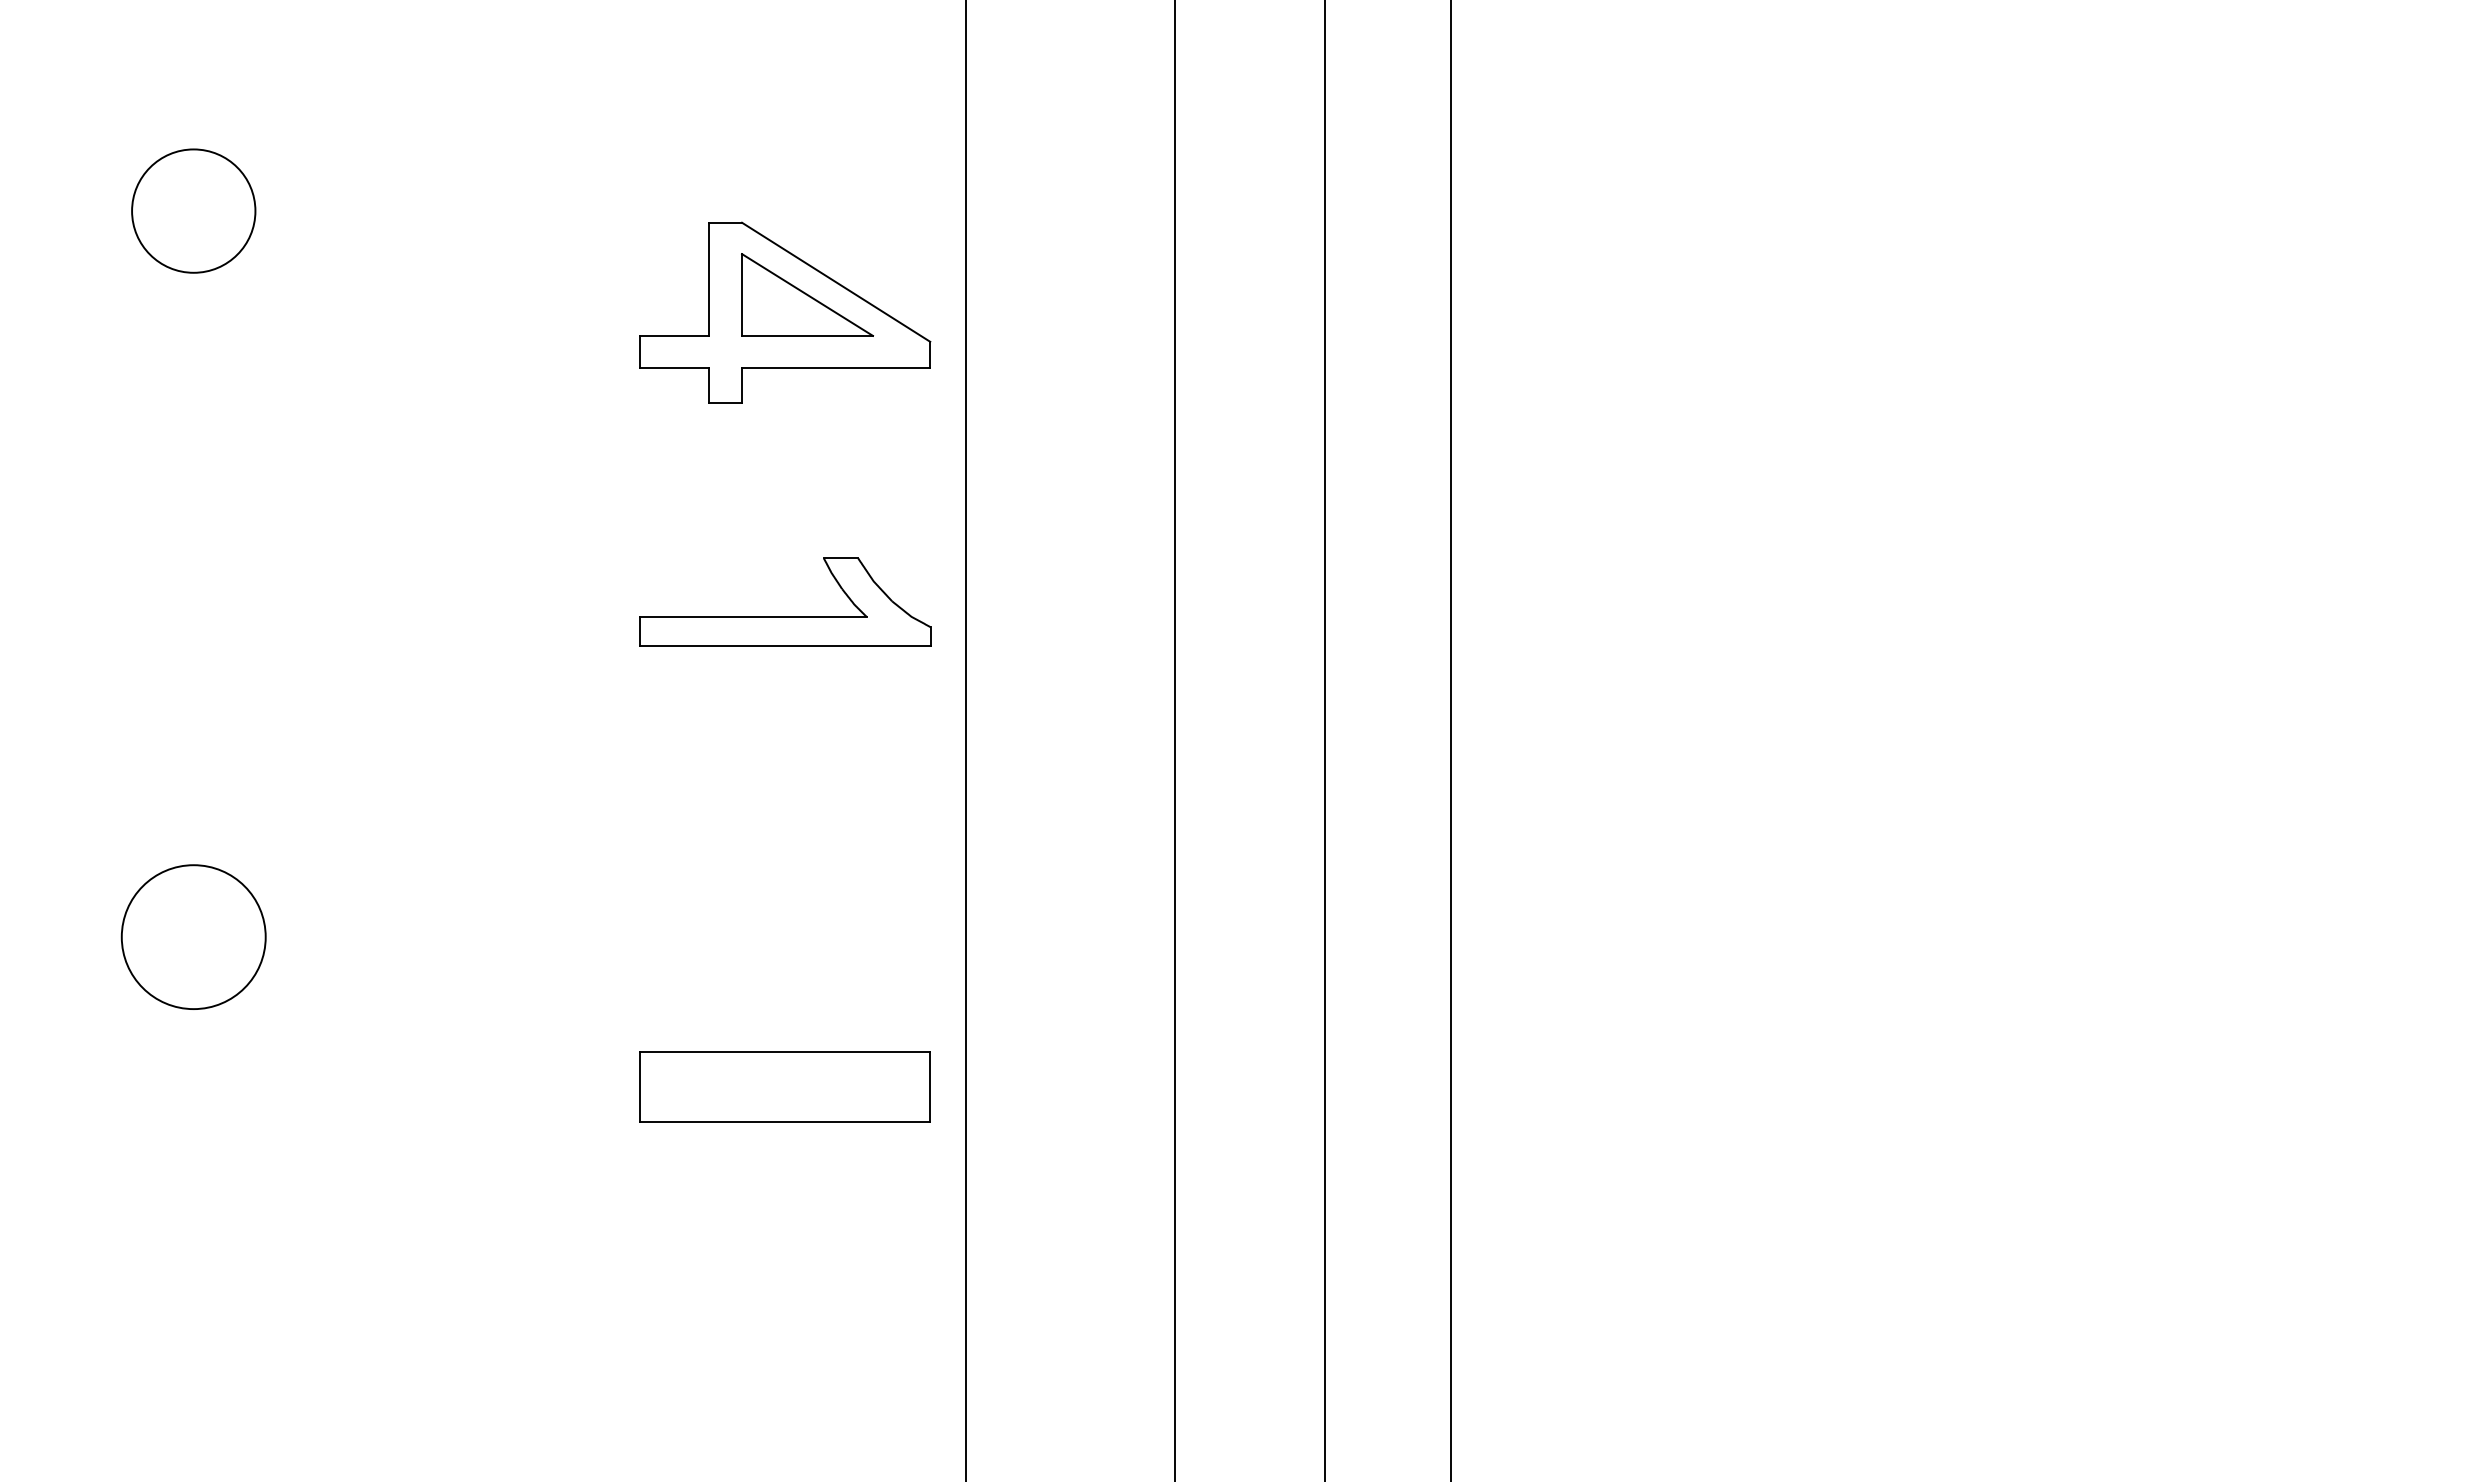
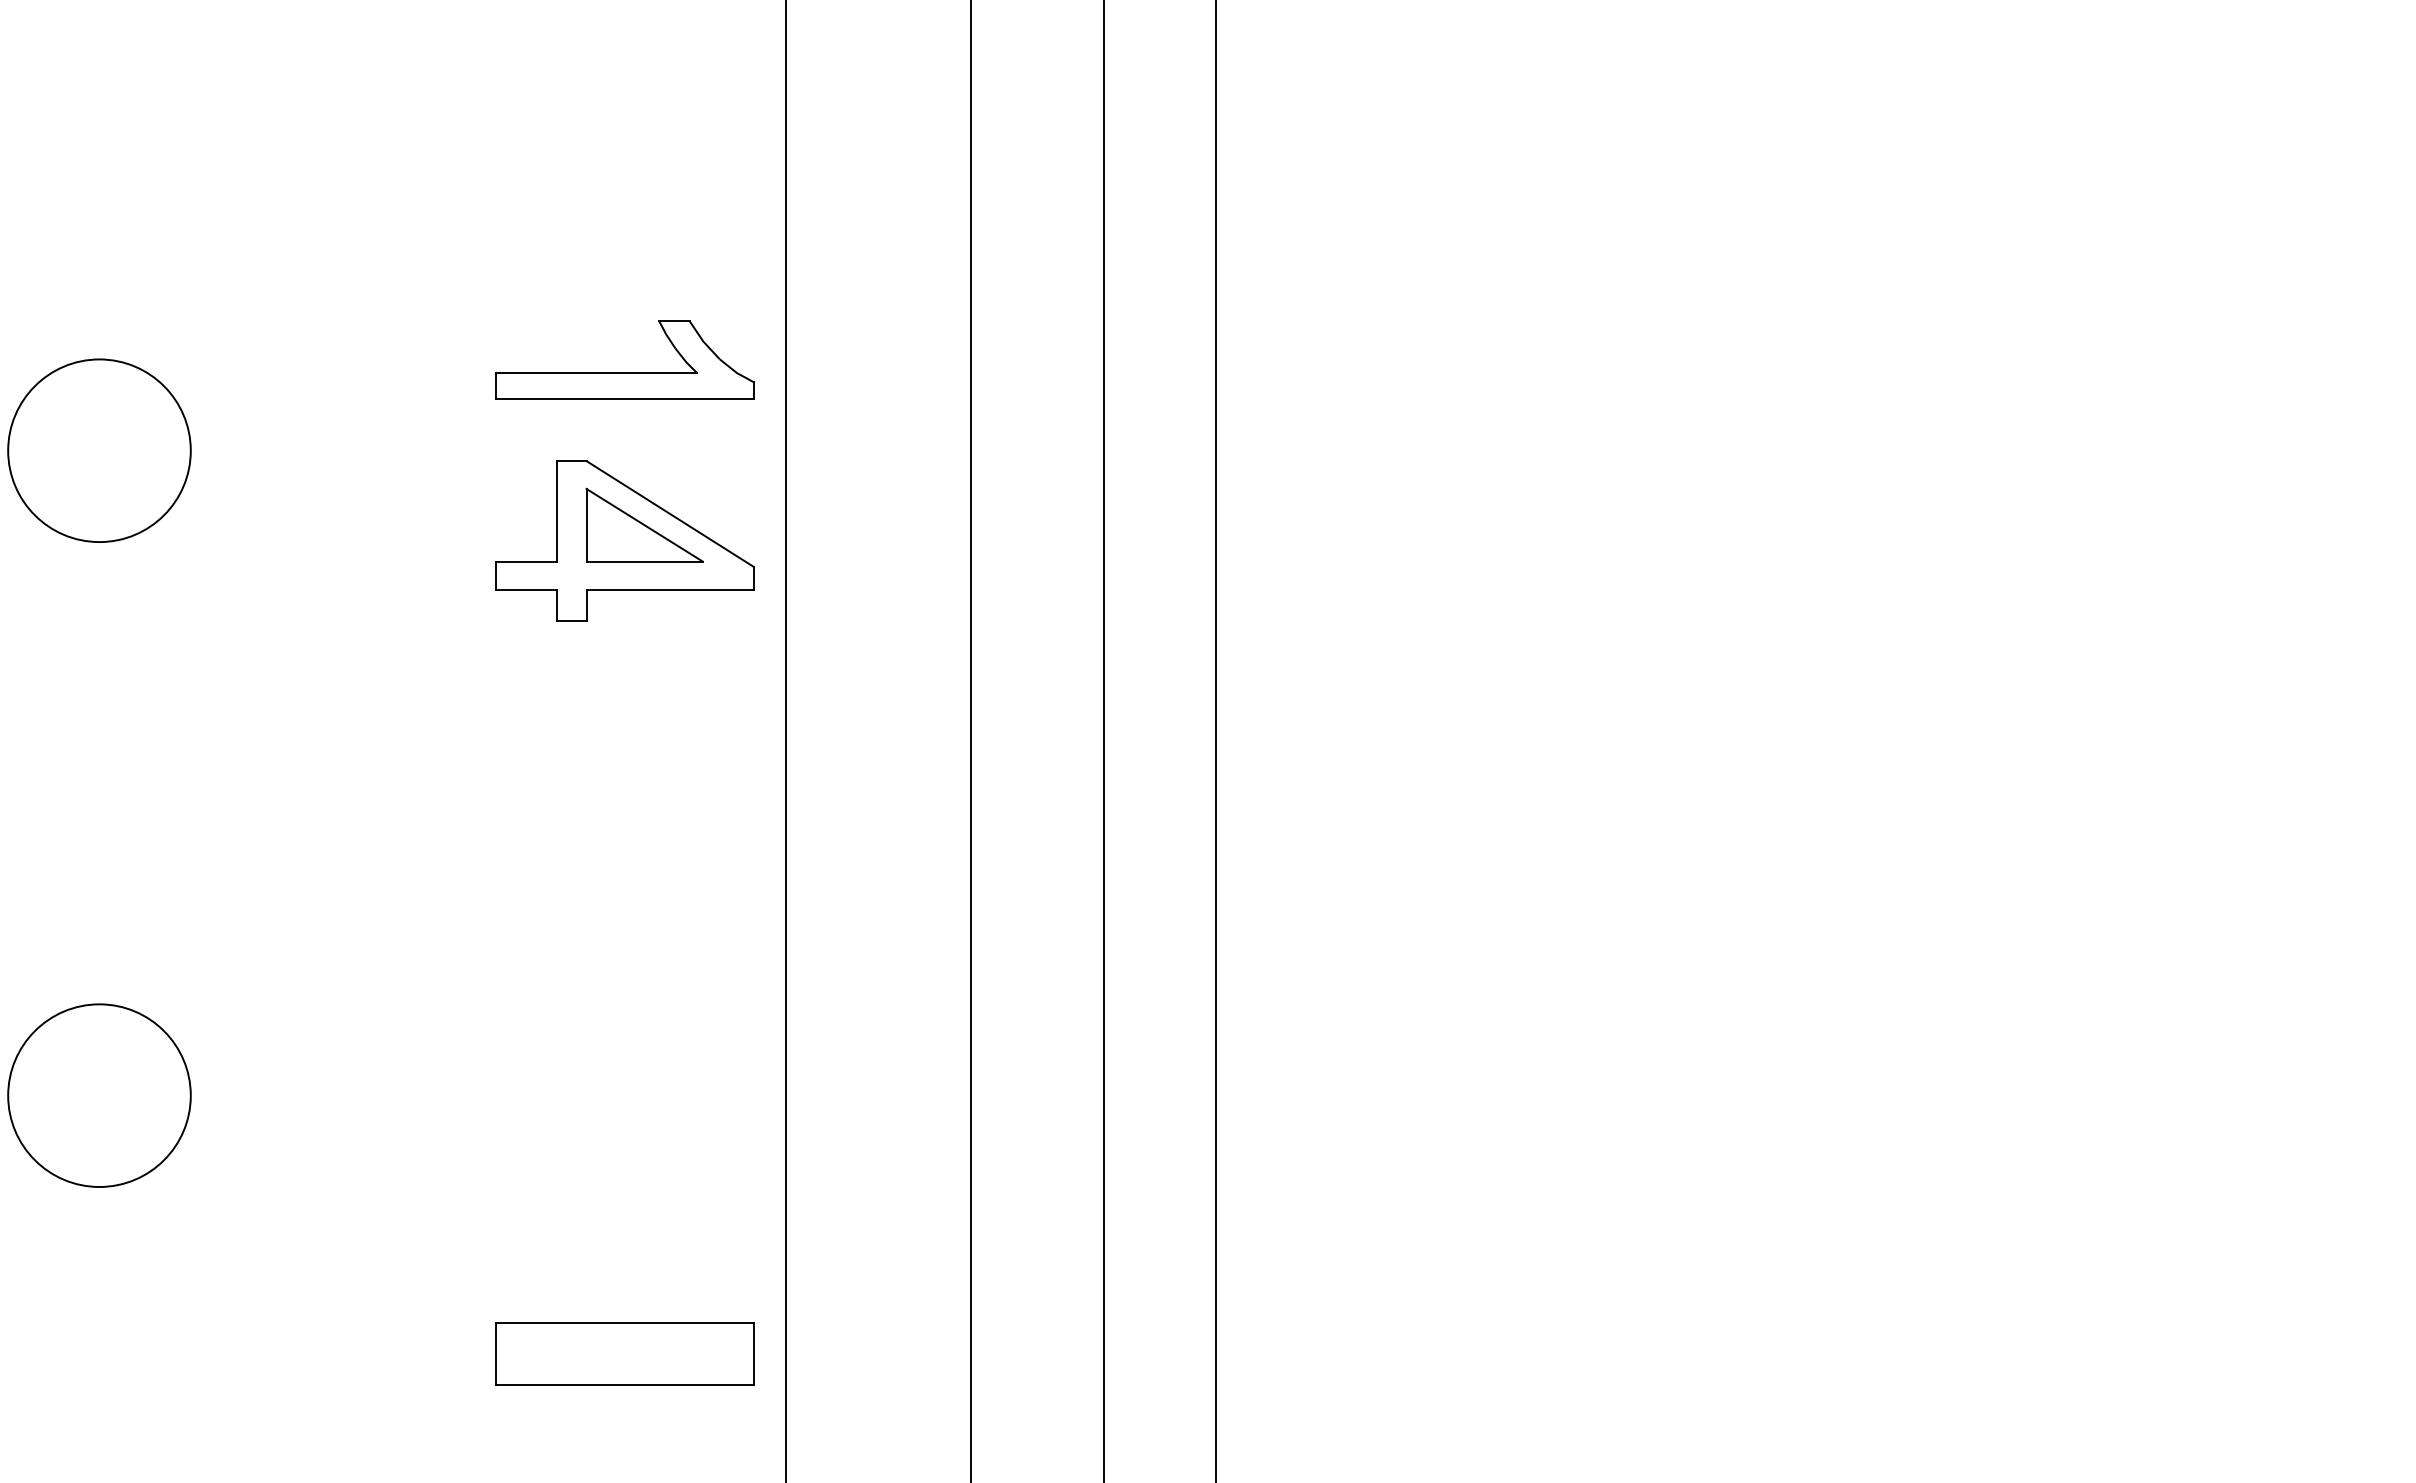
circle: (193, 210) -> (99, 450), size x1.67
part: (784, 616) -> (624, 372), moved
circle: (193, 936) -> (99, 1095), size x1.43
part: (784, 1086) -> (624, 1353), moved

